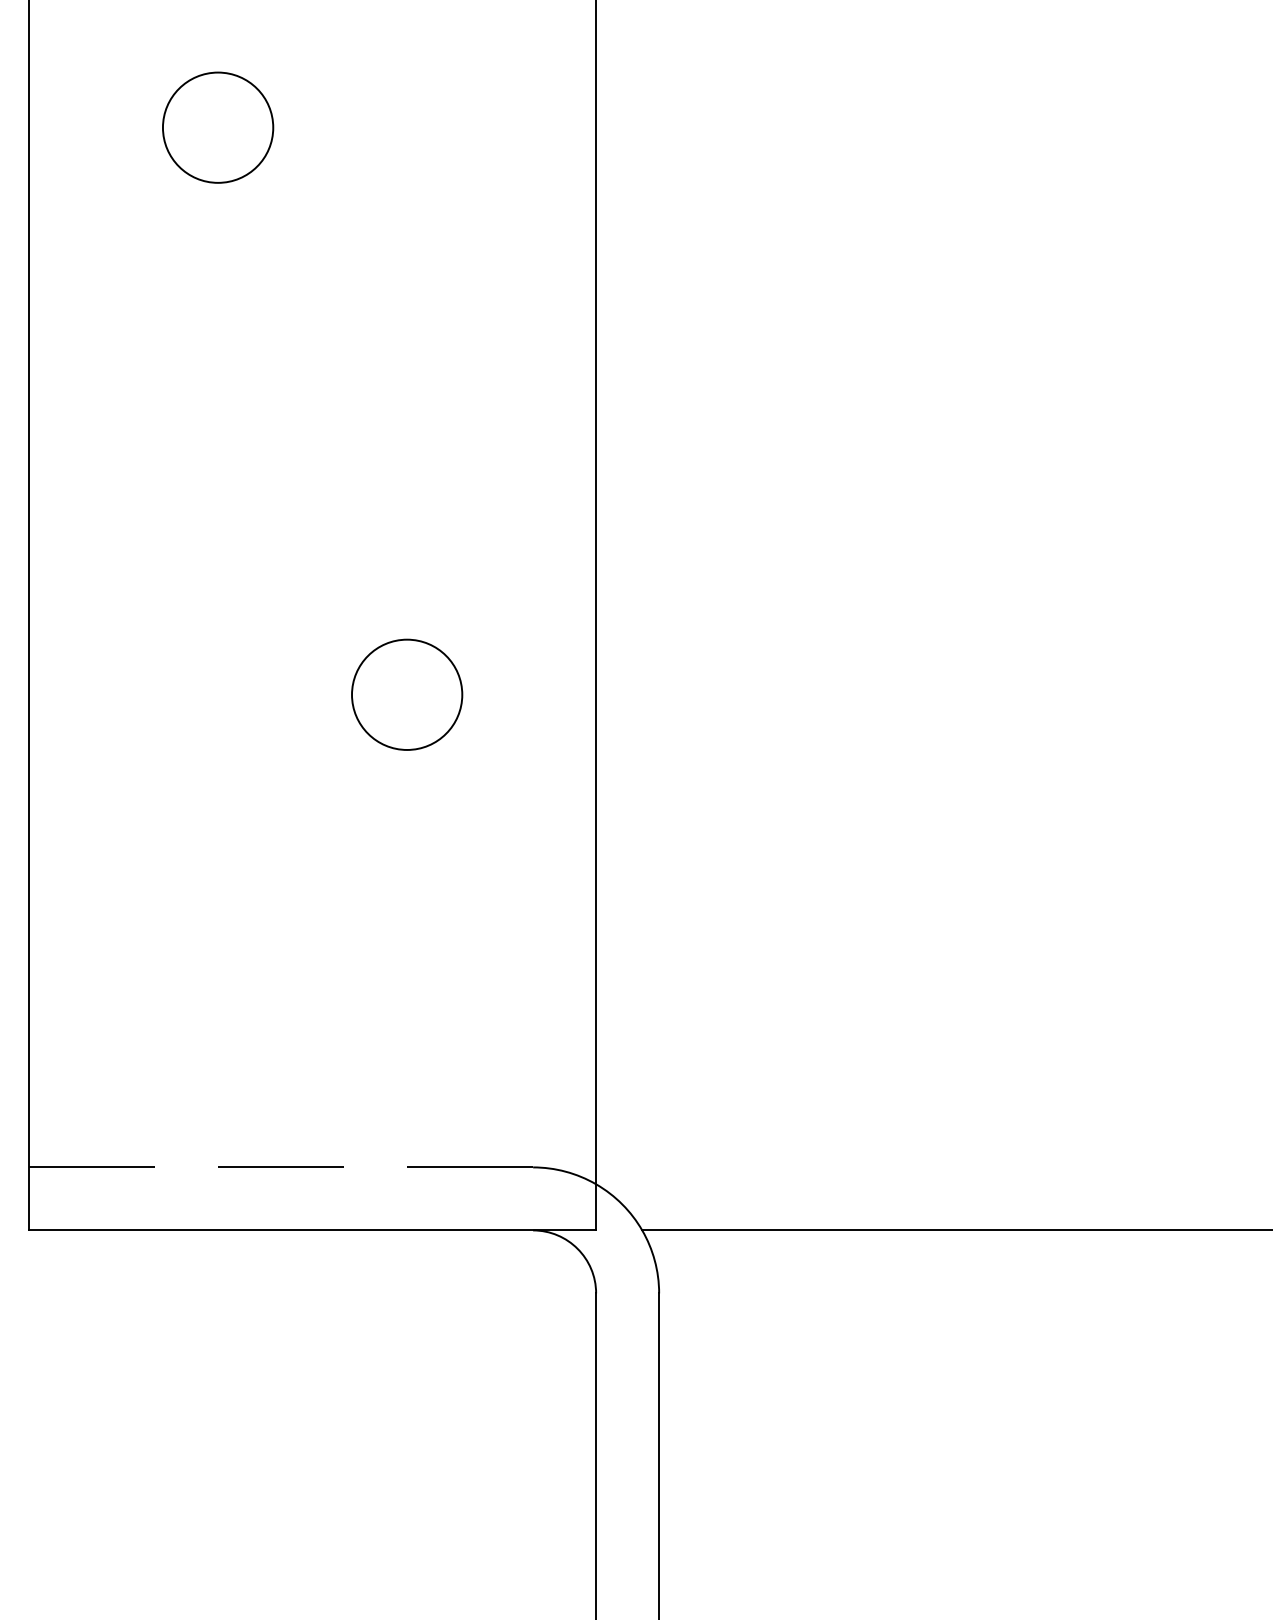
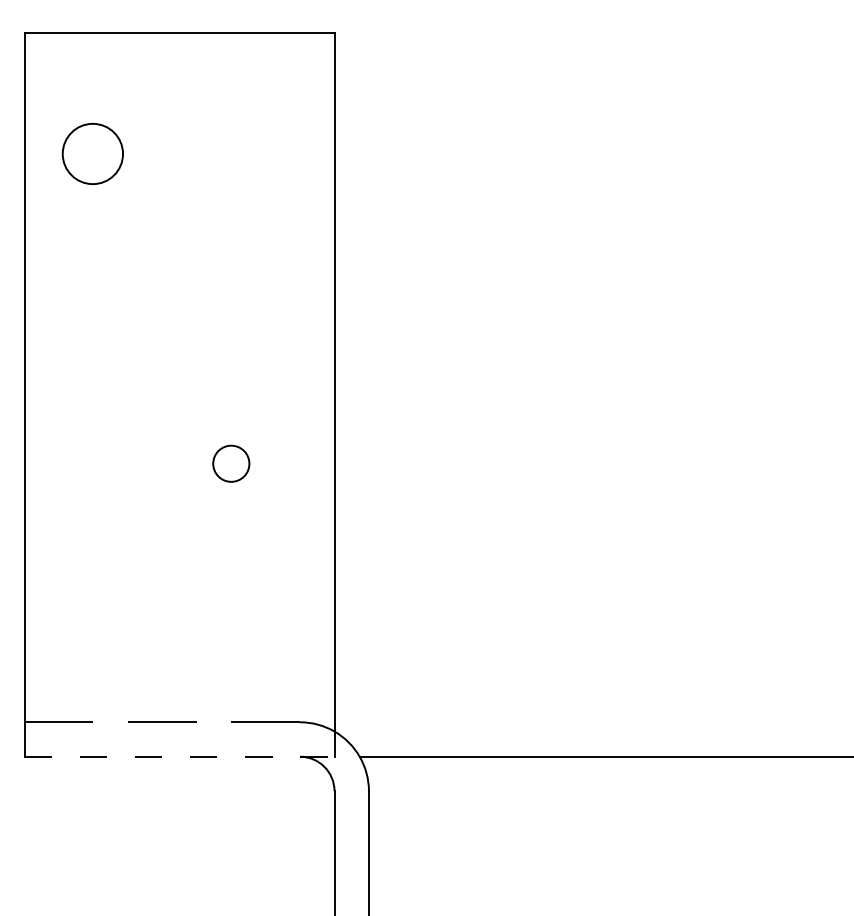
circle: (217, 126) -> (92, 153), moved
circle: (407, 693) -> (231, 463), size x0.6
line: (312, 1230) -> (179, 756), solid -> dashed

